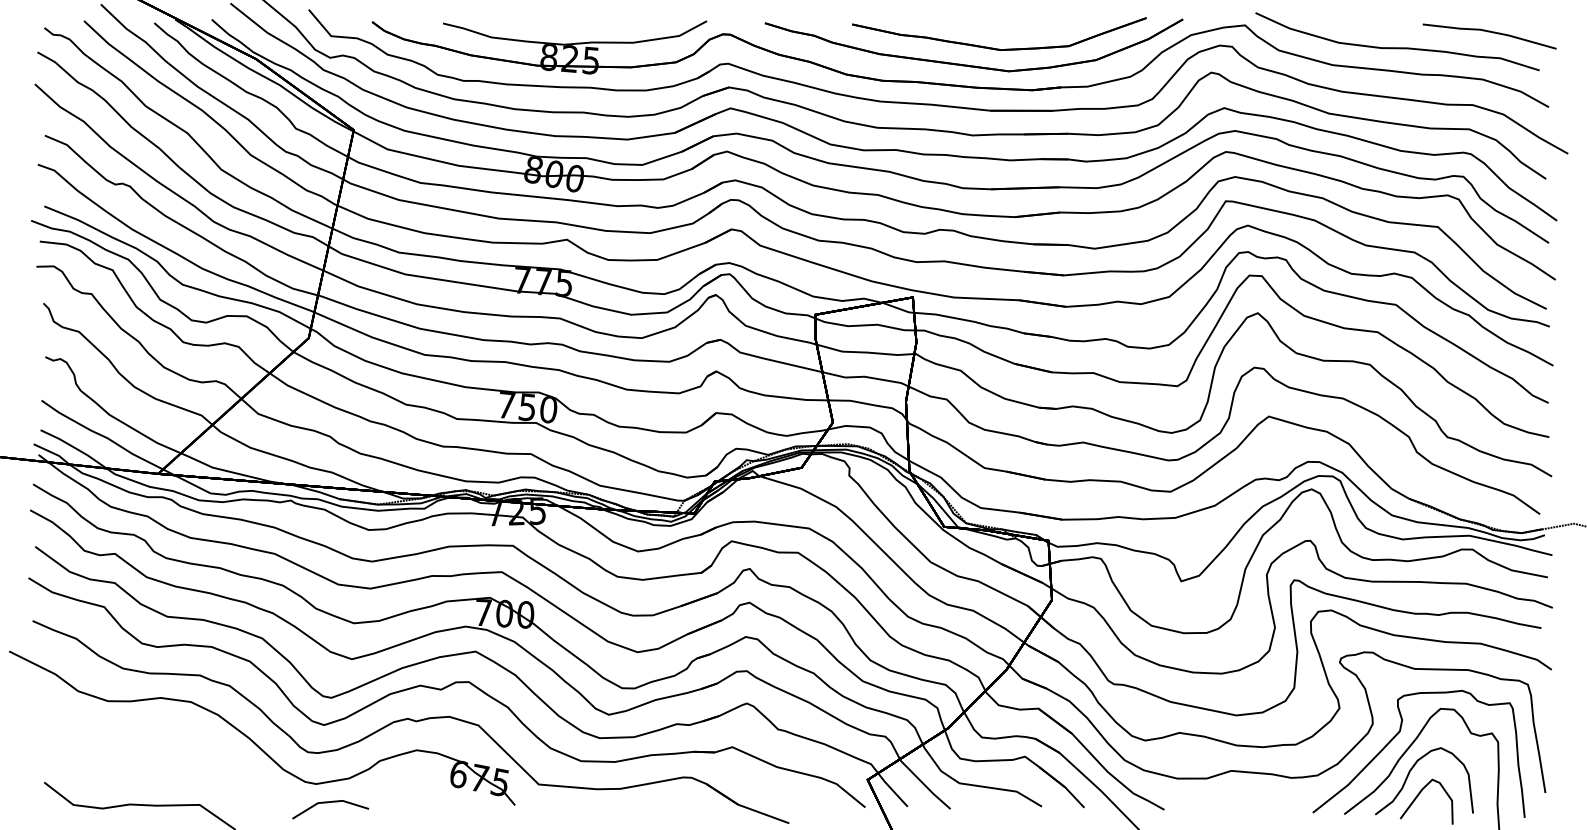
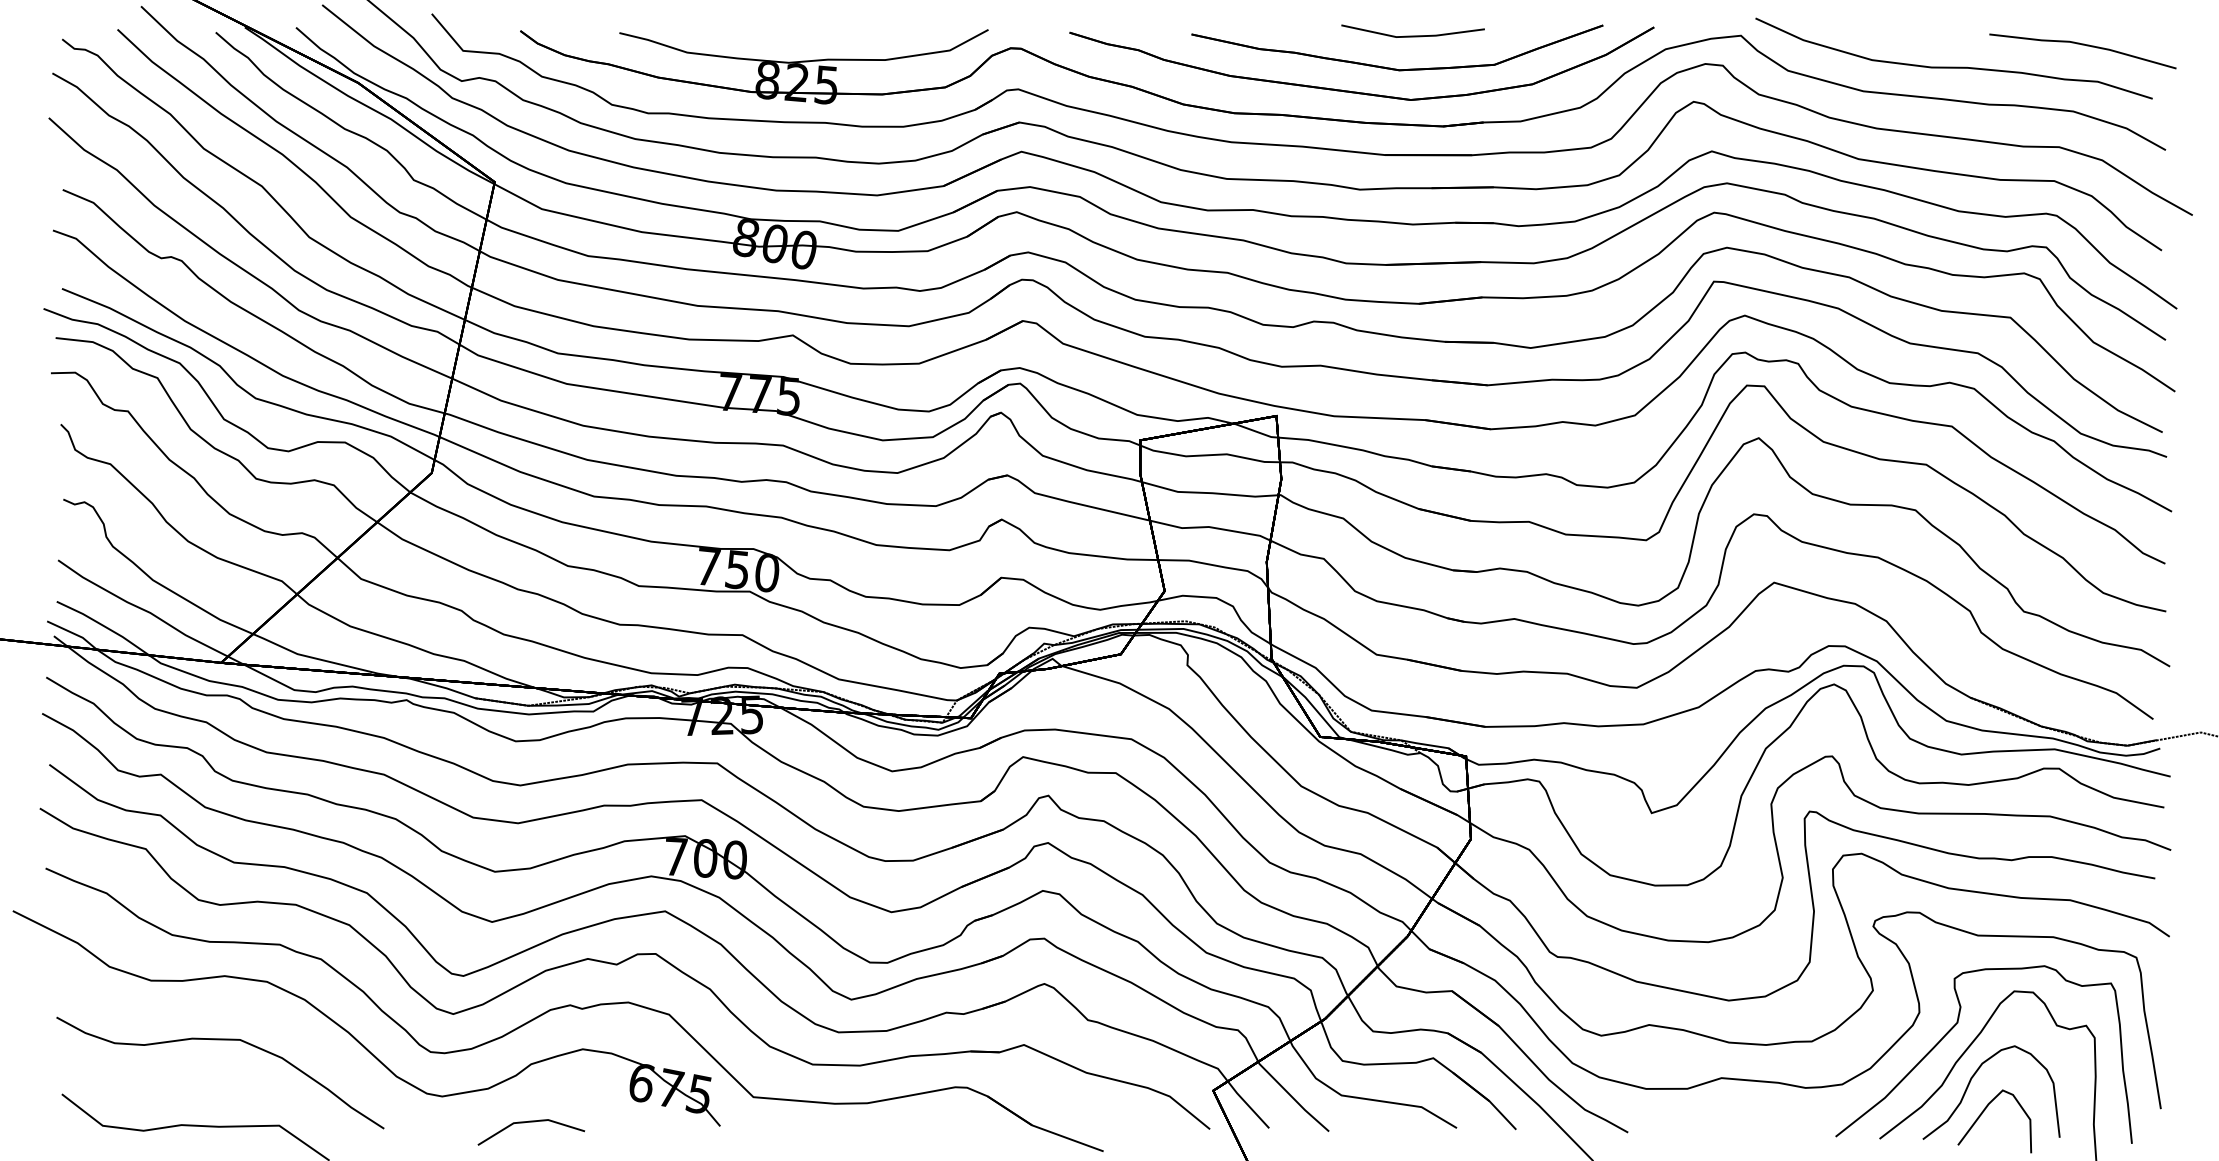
part: (1010, 21) -> (1412, 30), added
curve: (157, 743) -> (220, 1040), added
line: (330, 802) -> (531, 1122), moved

